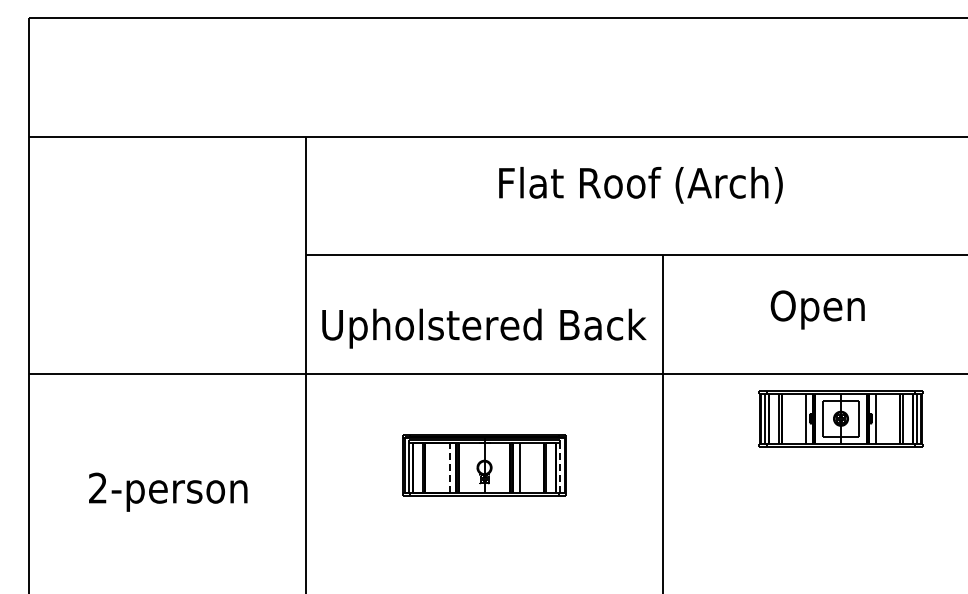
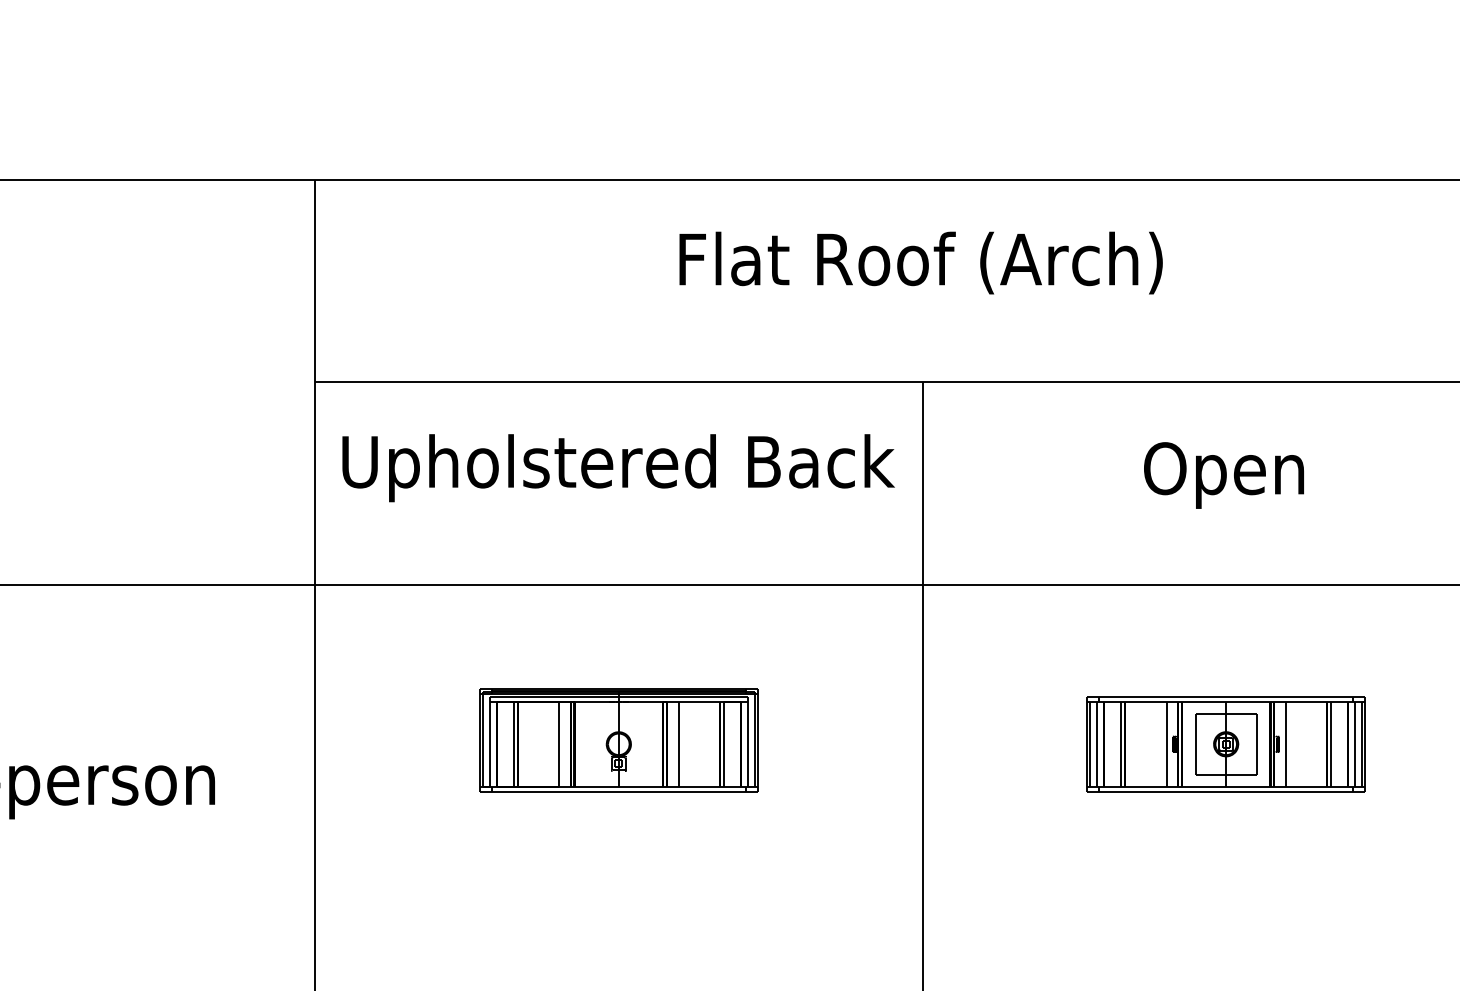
text: (640, 185) -> (920, 263), moved
text: (817, 309) -> (1223, 474), moved
text: (484, 328) -> (618, 467), moved
part: (840, 418) -> (1225, 743), moved
line: (449, 467) -> (559, 743), dashed -> solid
line: (560, 467) -> (748, 743), dashed -> solid

